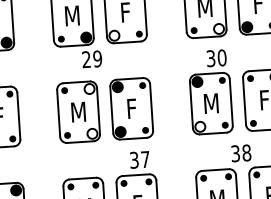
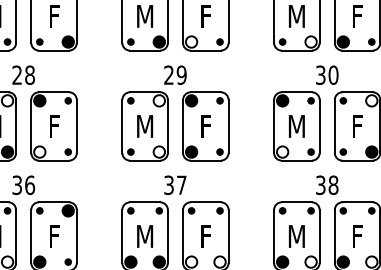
text: (216, 57) -> (327, 74), moved
text: (92, 58) -> (175, 74), moved
text: (139, 159) -> (175, 184), moved

